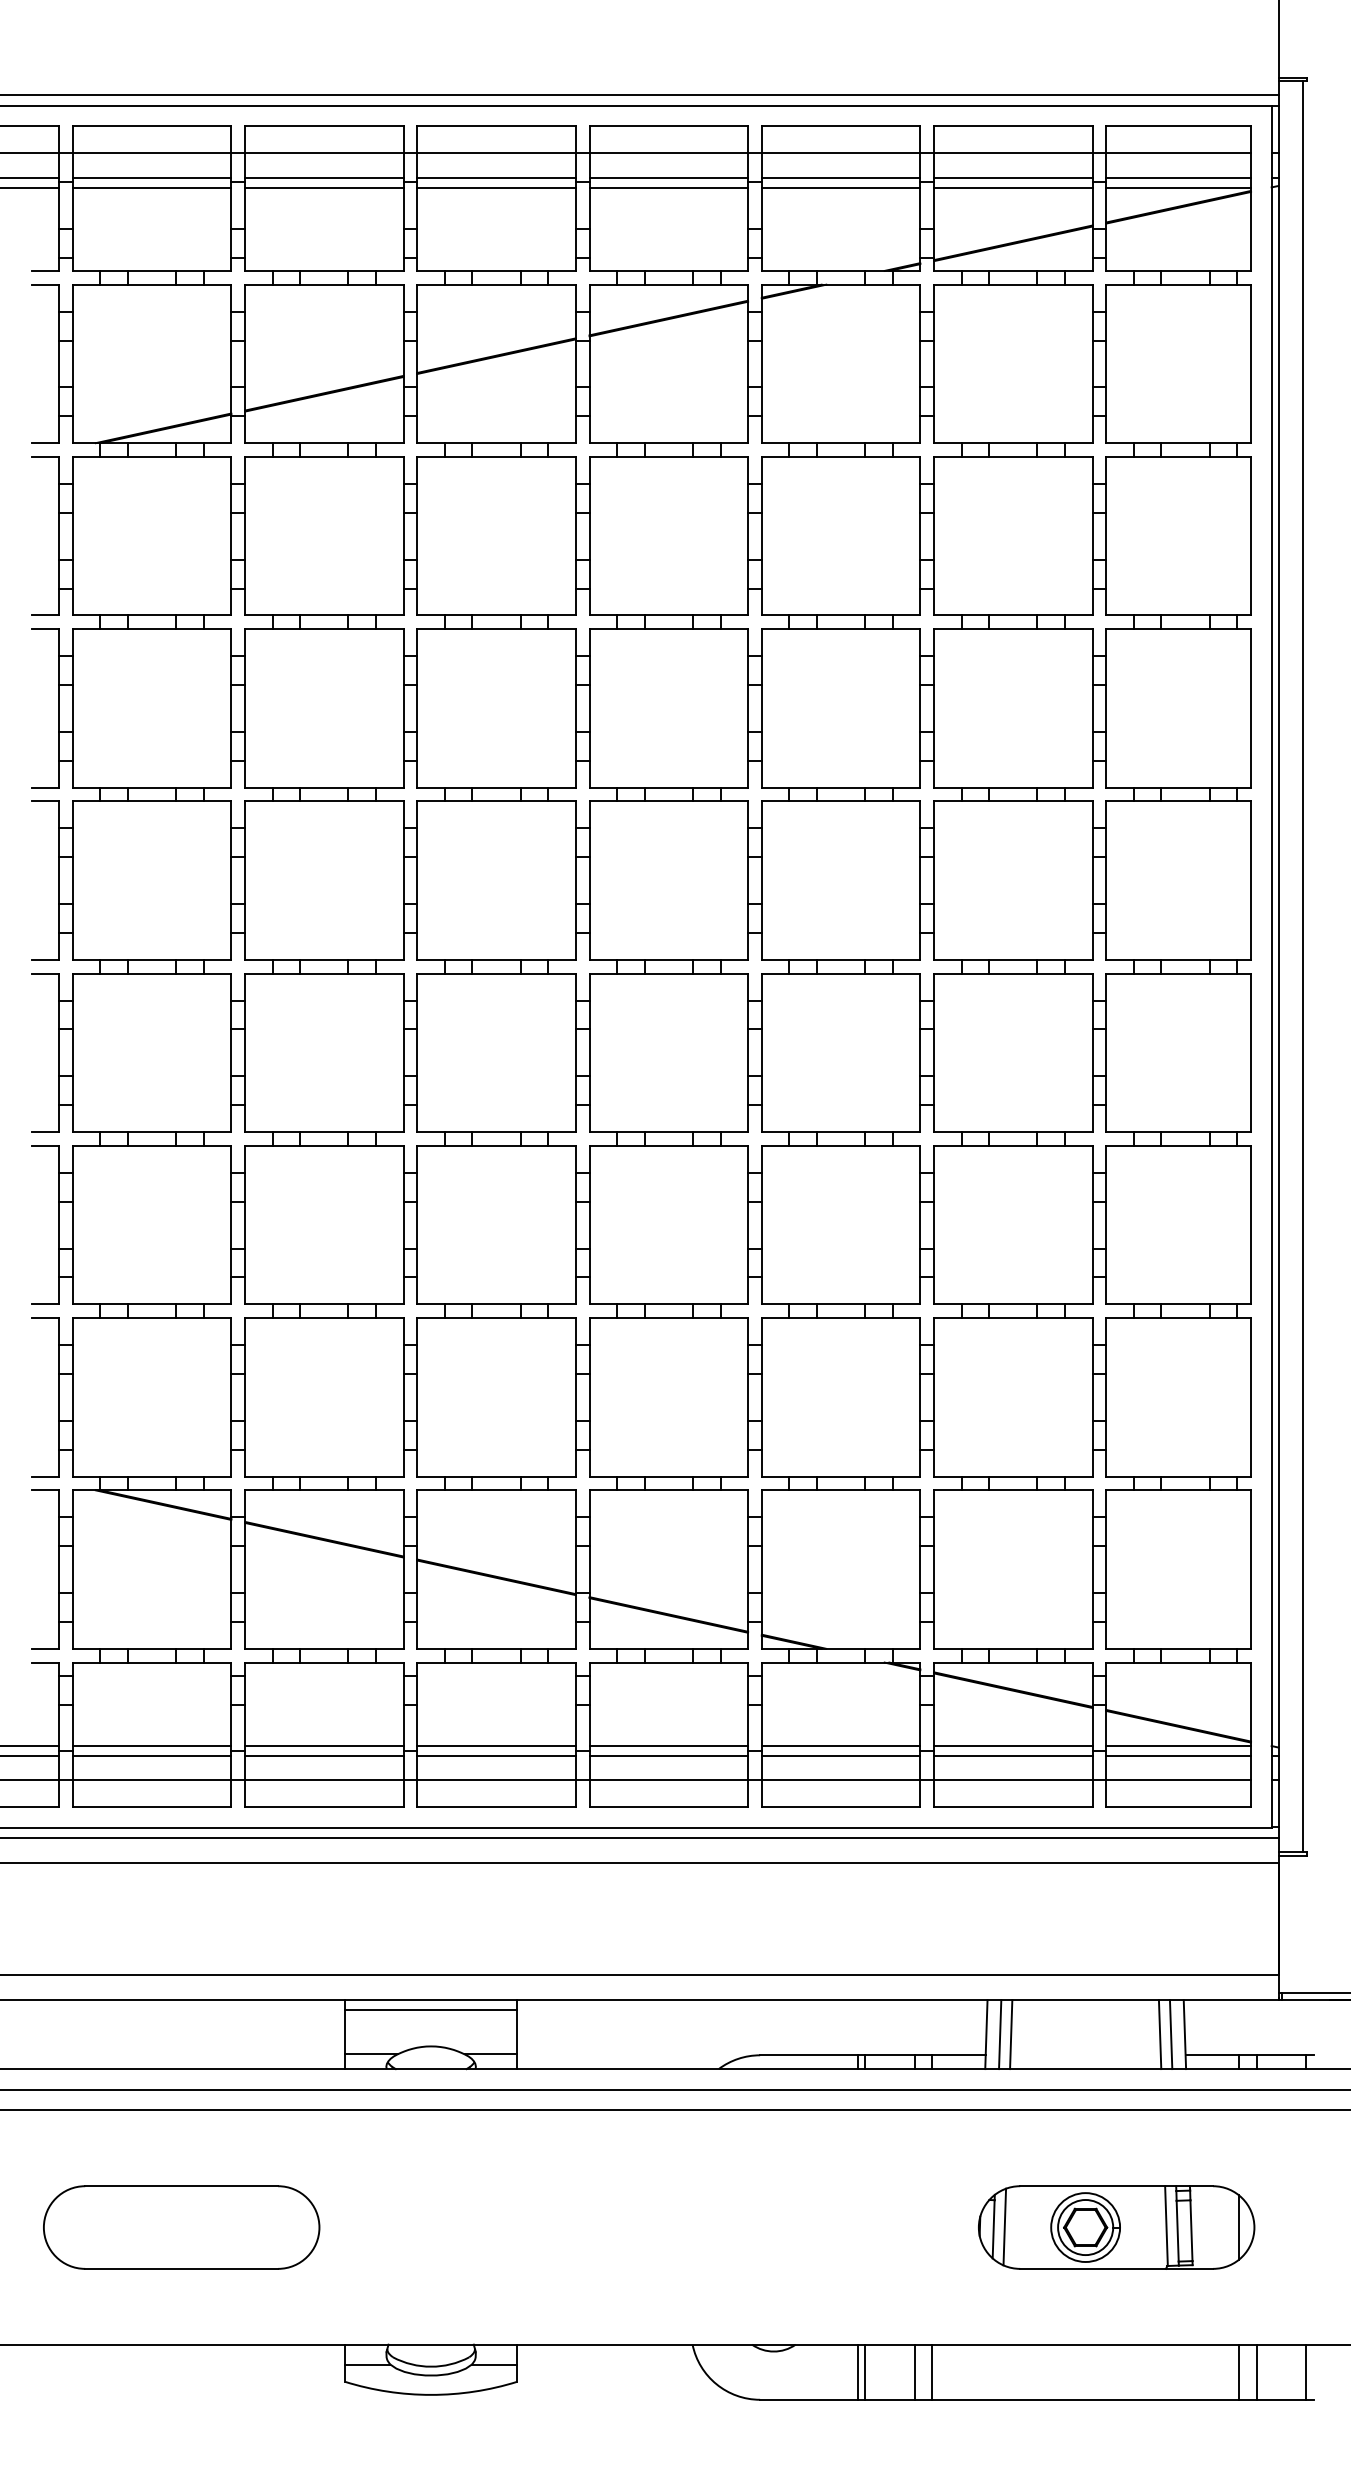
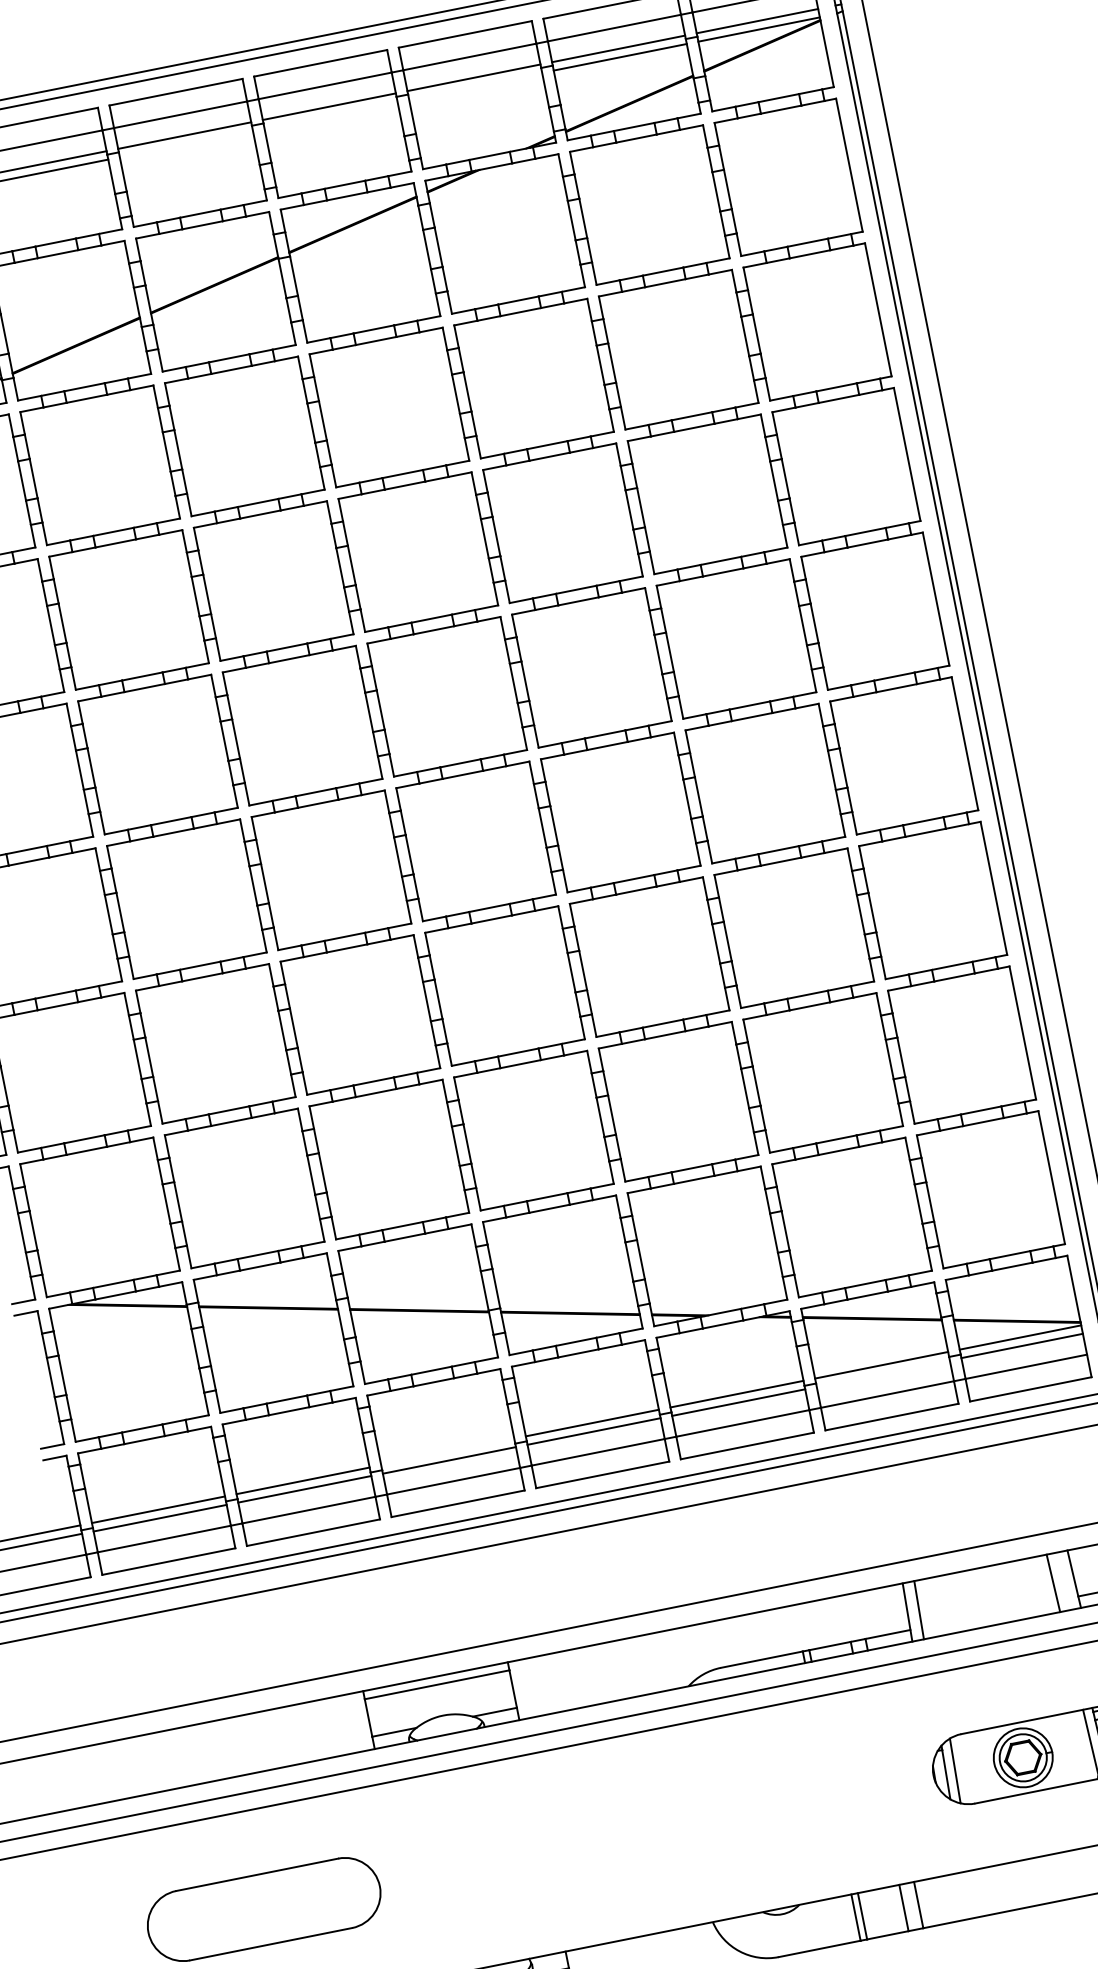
line: (496, 187) -> (186, 143), removed
line: (668, 187) -> (330, 114), removed
line: (840, 187) -> (475, 85), removed
line: (496, 1745) -> (447, 1451), removed
line: (1013, 1755) -> (883, 1373), removed
line: (1011, 2034) -> (928, 1608), removed
line: (1170, 2034) -> (1062, 1581), removed

